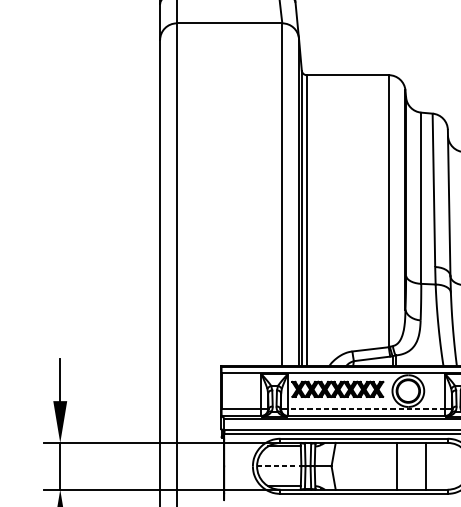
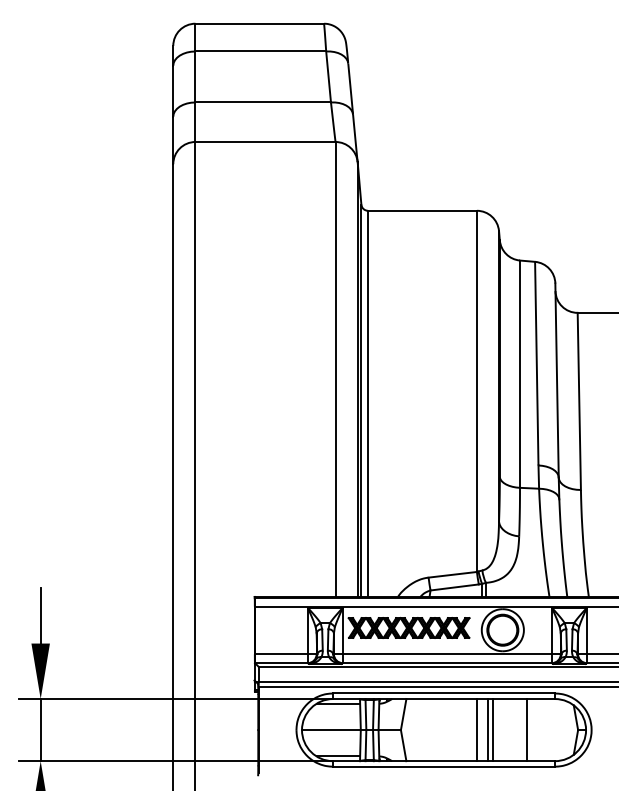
line: (366, 409) -> (447, 654), dashed -> solid
line: (279, 466) -> (331, 730), dashed -> solid
line: (388, 466) -> (476, 730), added
line: (401, 466) -> (493, 730), added

